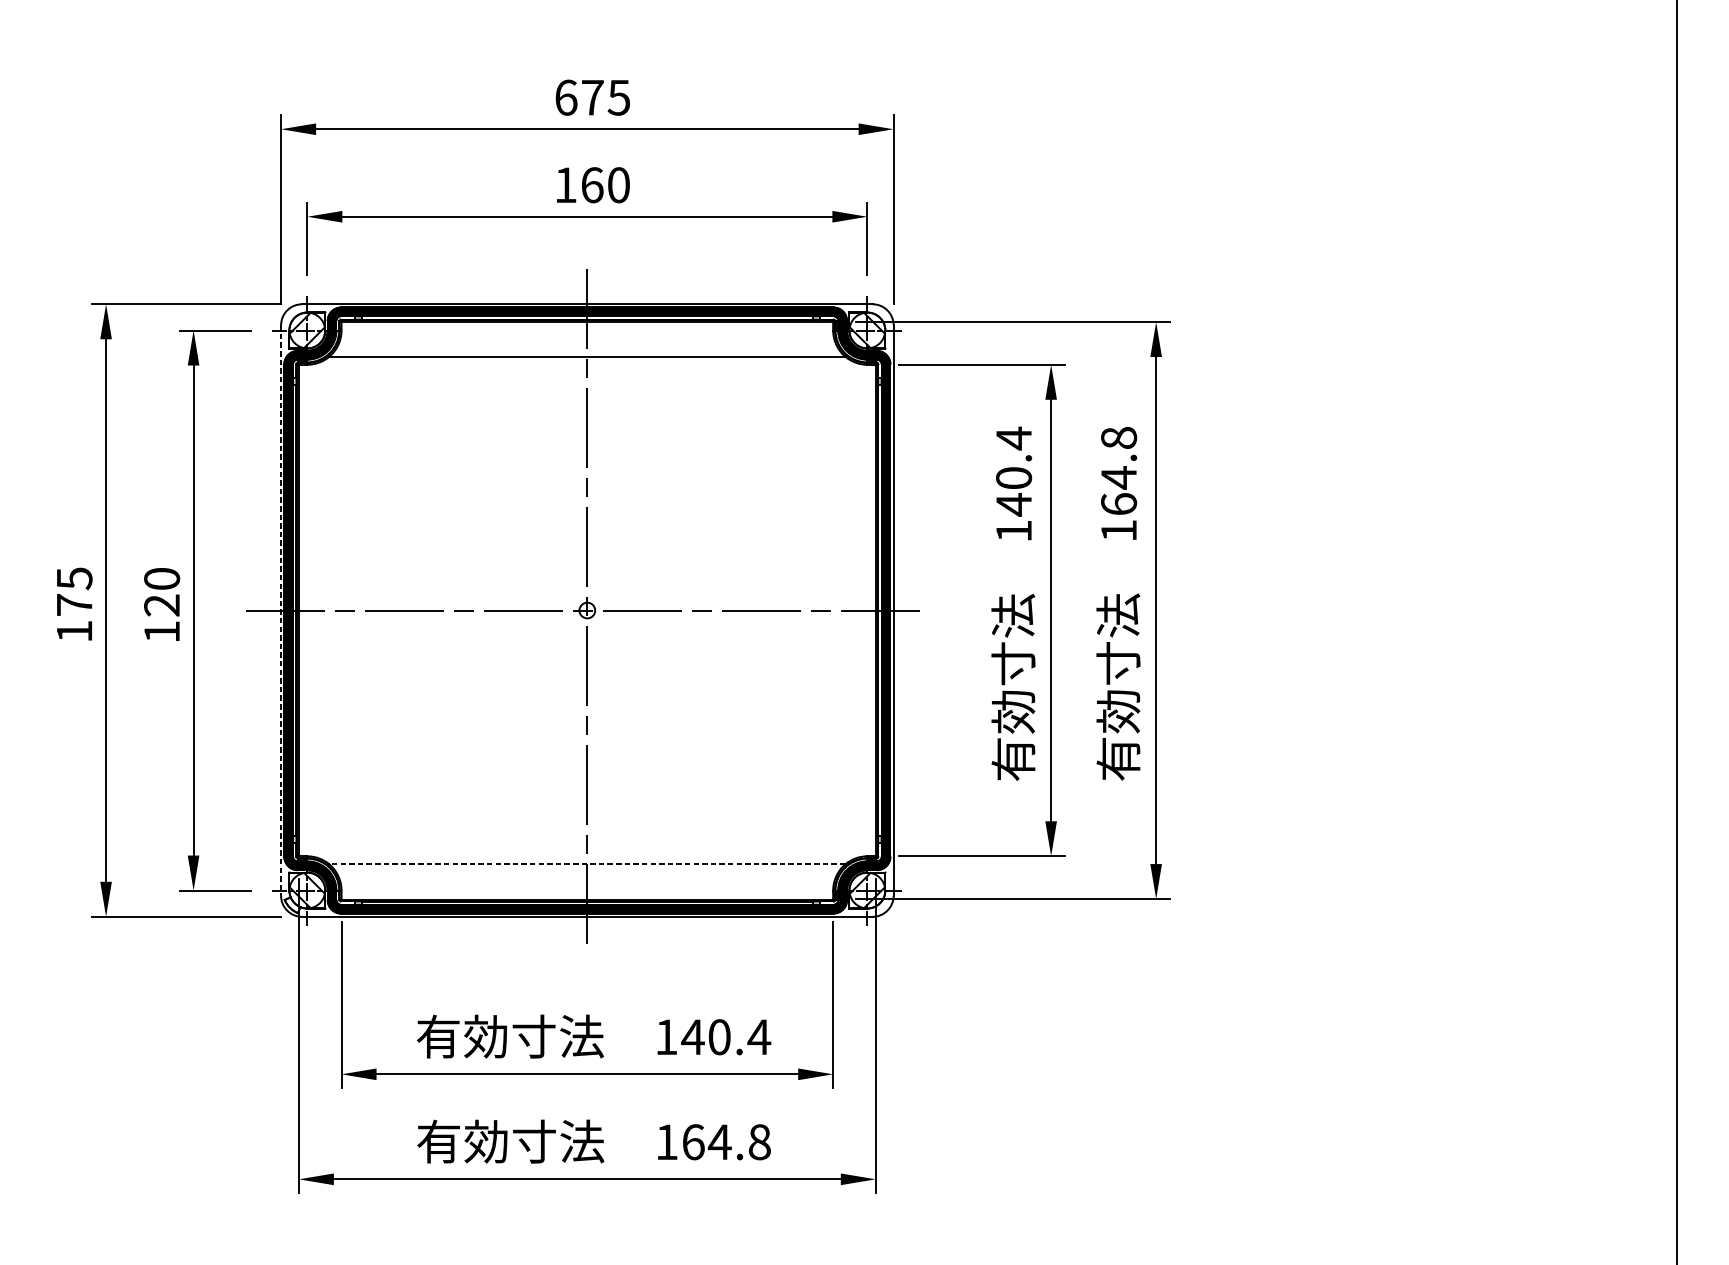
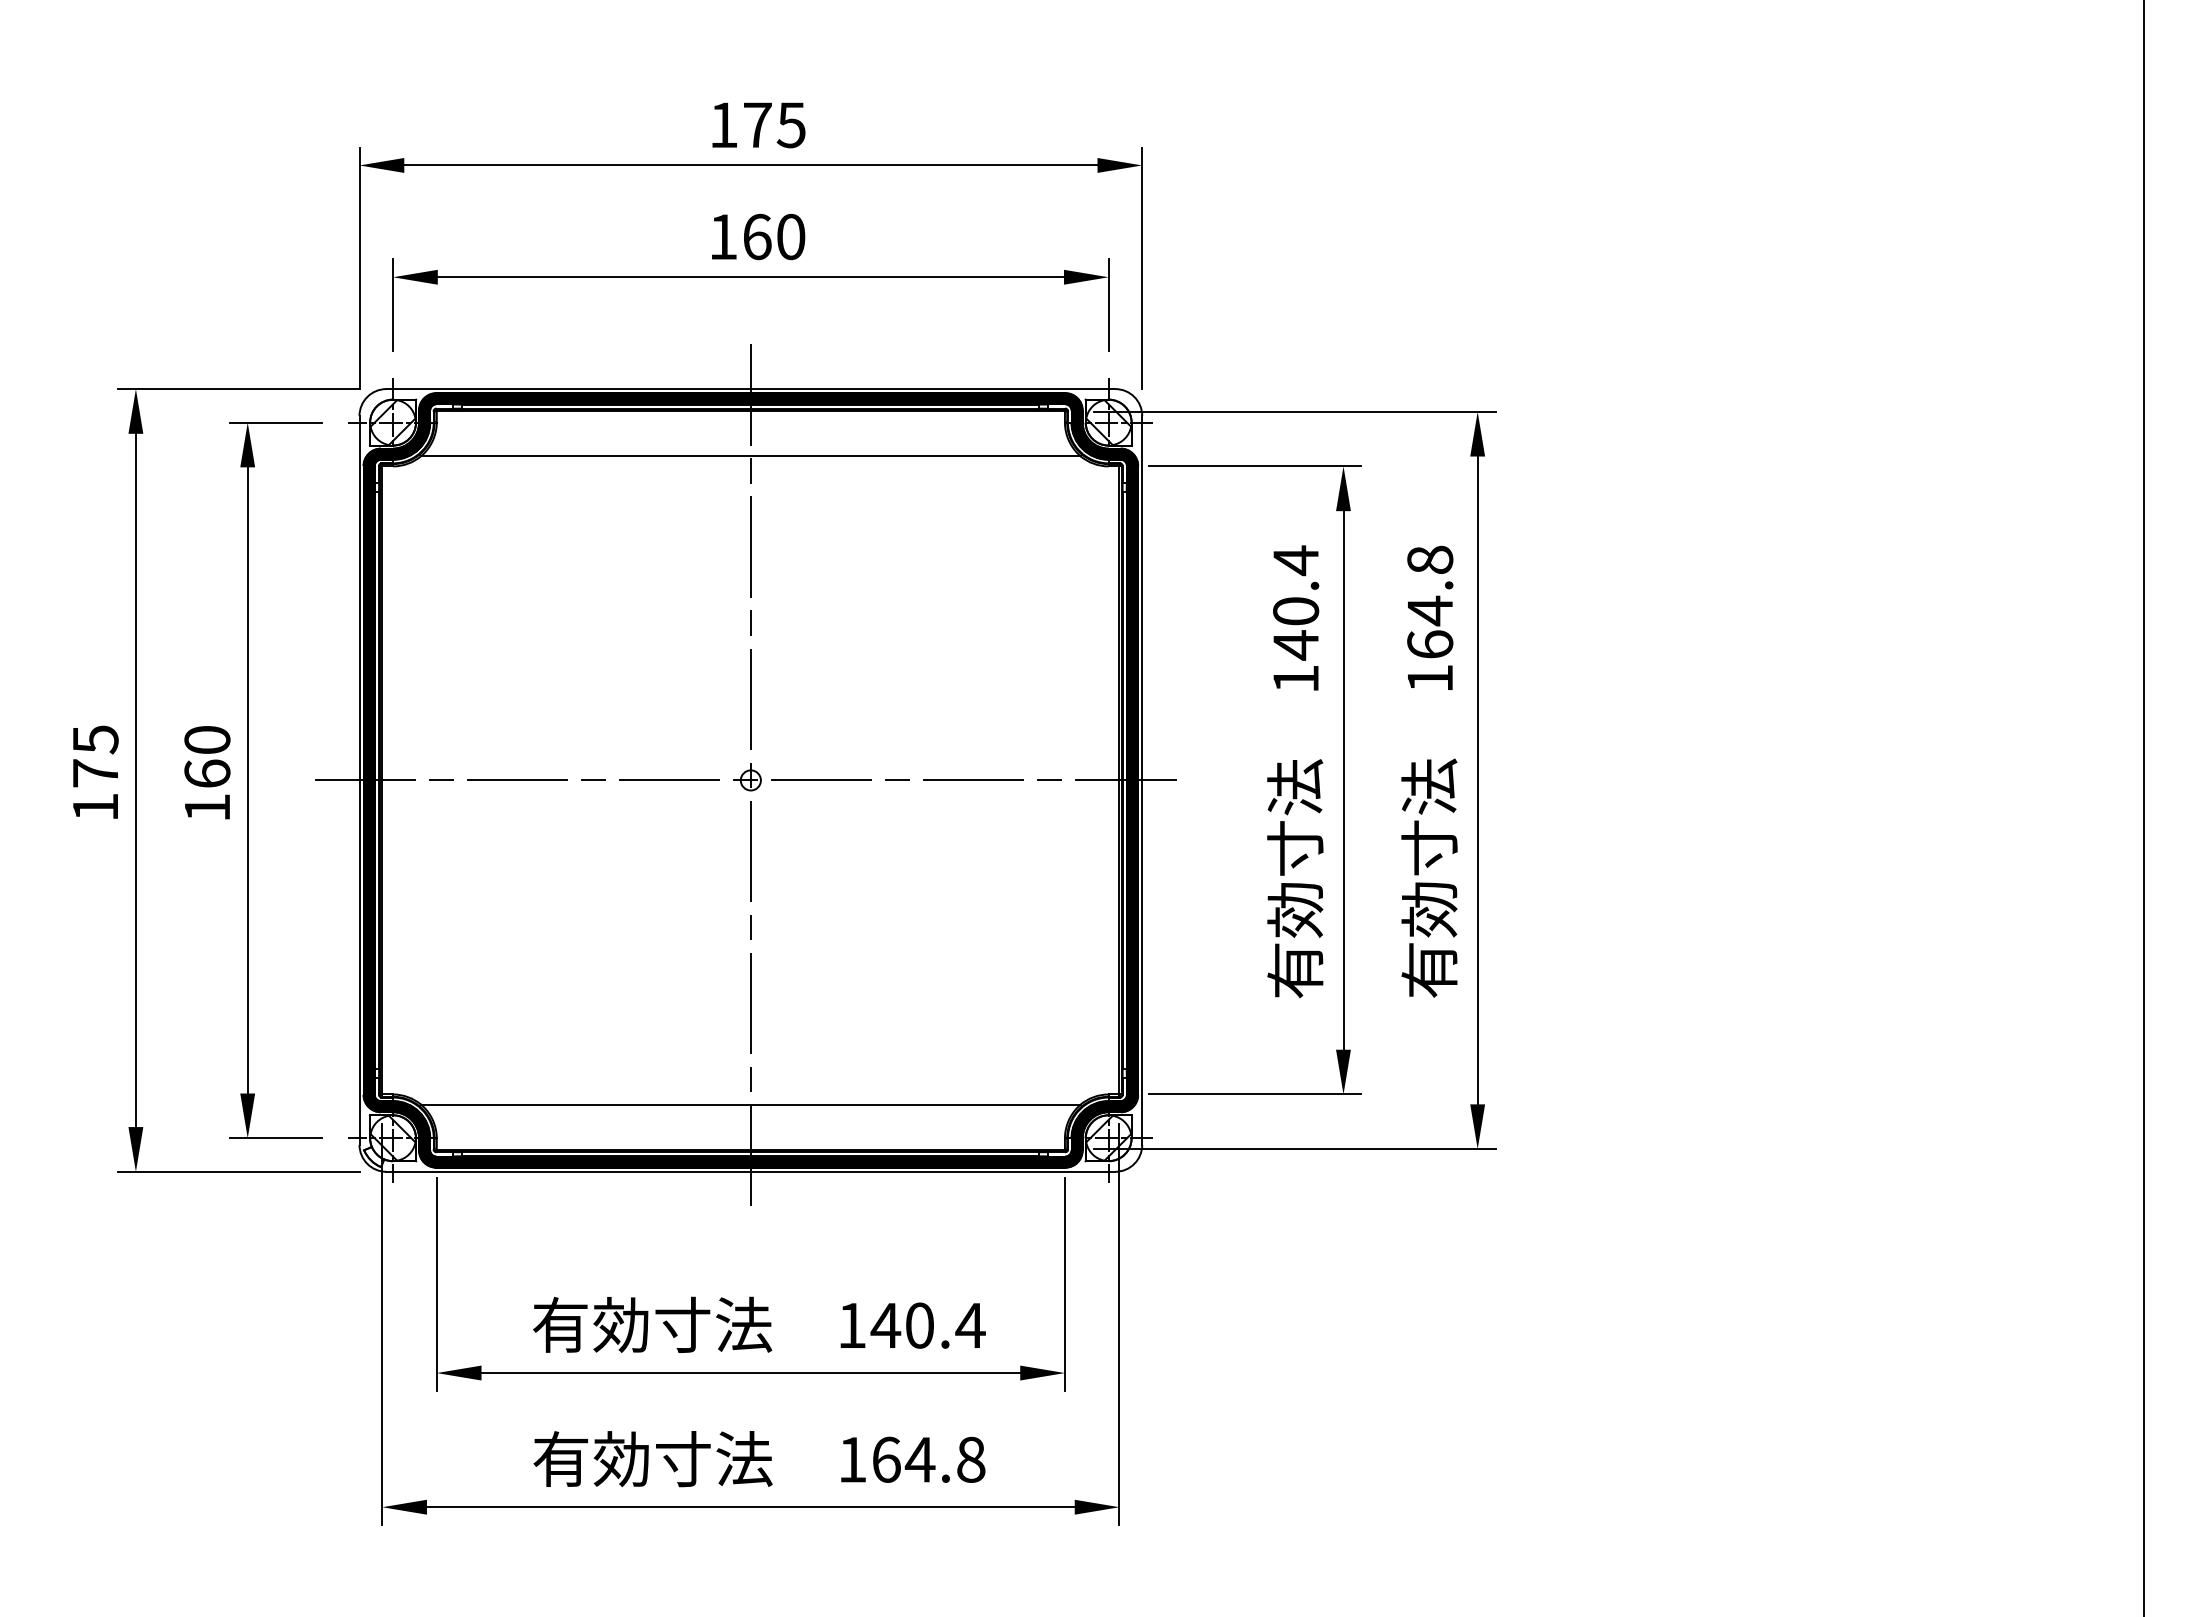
text: (566, 97) -> (724, 125), 675 -> 175
text: (162, 605) -> (207, 773), 120 -> 160
line: (281, 610) -> (359, 780), dashed -> solid
line: (587, 864) -> (750, 1104), dashed -> solid

